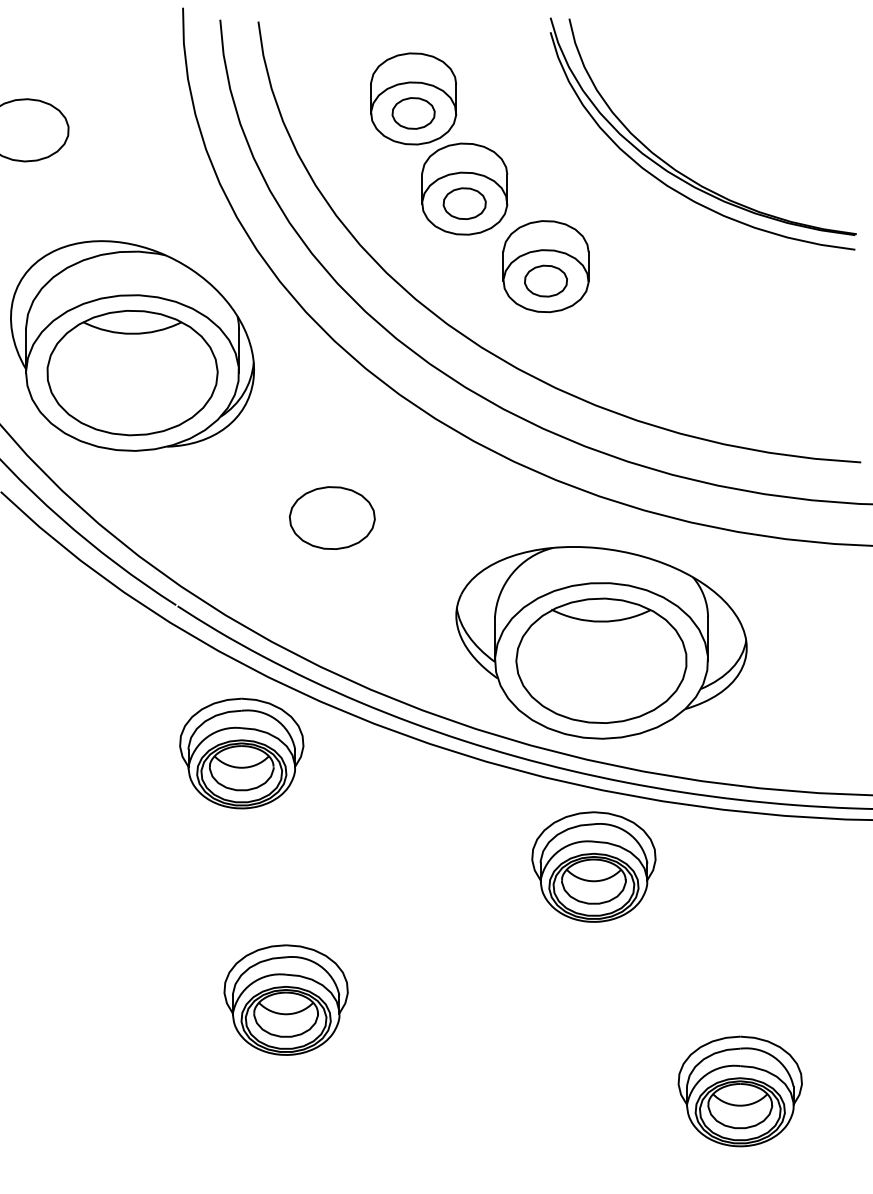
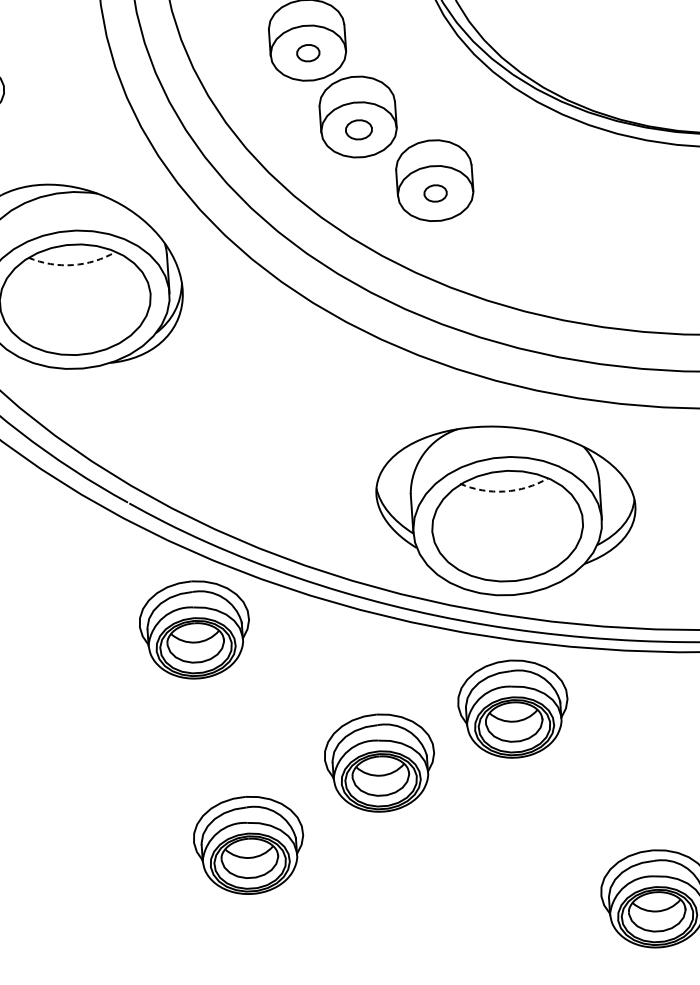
part: (413, 113) -> (308, 53), size x0.6
part: (464, 203) -> (358, 129), size x0.7
part: (545, 280) -> (435, 193), size x0.6
arc: (132, 333) -> (72, 264), solid -> dashed
part: (331, 517) -> (260, 415), removed
arc: (601, 621) -> (505, 491), solid -> dashed
part: (439, 917) -> (379, 763), added

